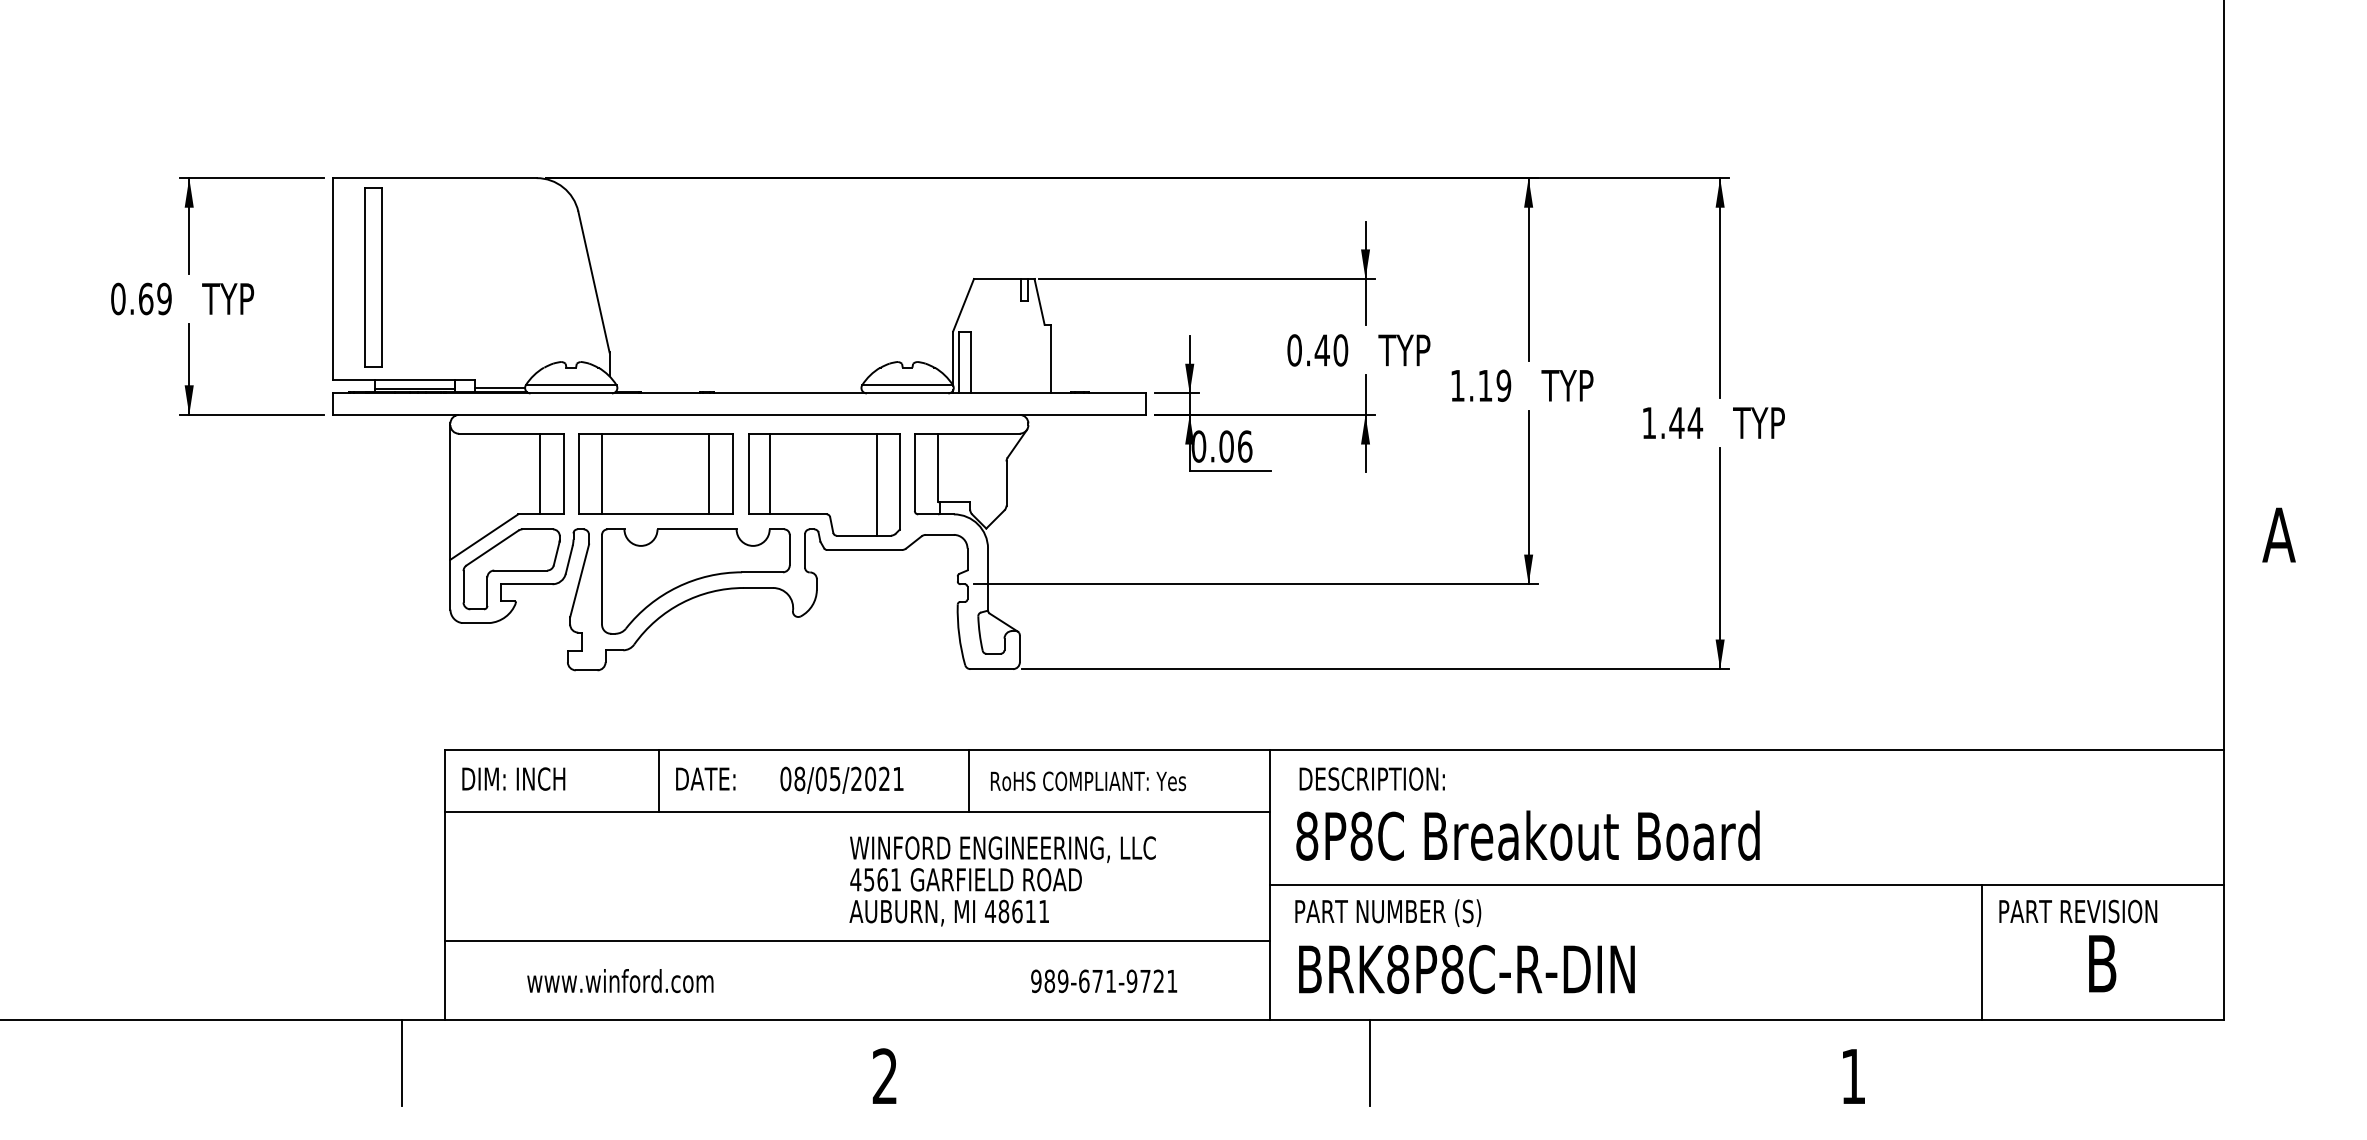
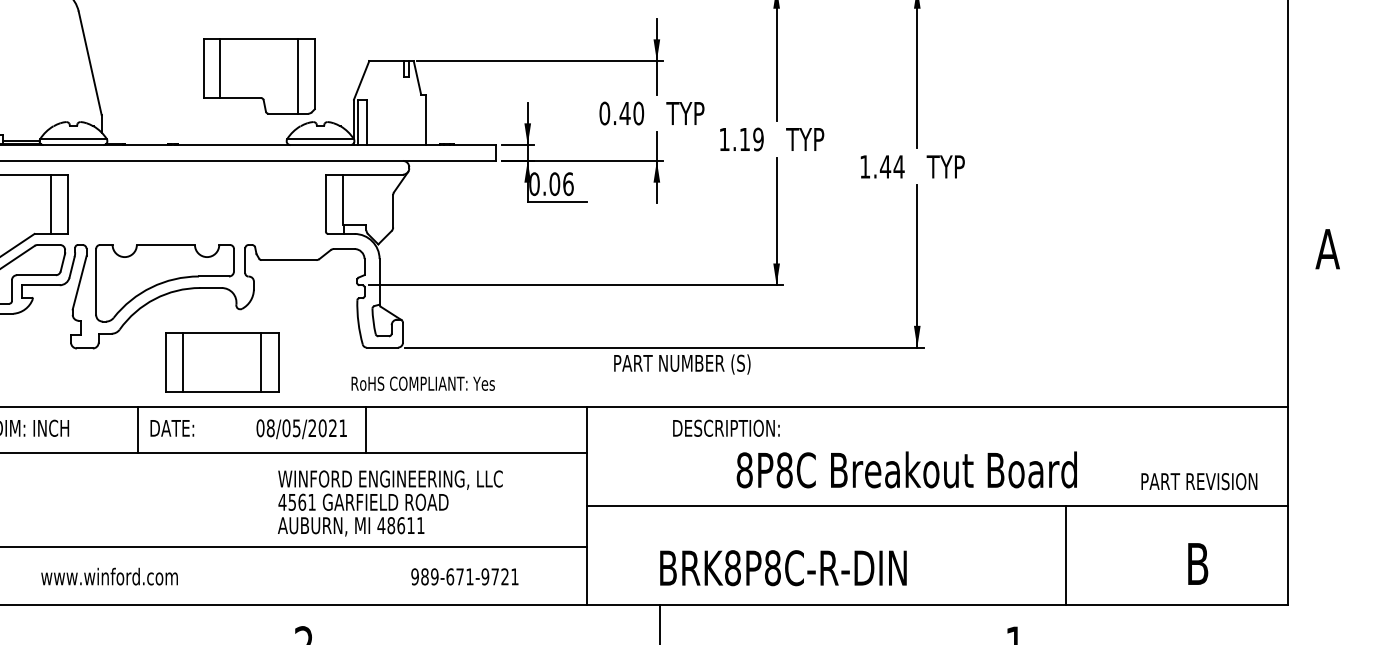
part: (655, 473) -> (222, 361), moved
part: (824, 484) -> (259, 76), moved
text: (1371, 778) -> (725, 427), moved
text: (841, 779) -> (301, 428), moved
text: (1088, 781) -> (423, 383), moved
text: (1527, 835) -> (906, 469), moved
text: (2078, 911) -> (1199, 481), moved
text: (1388, 912) -> (682, 364), moved
line: (1982, 952) -> (1066, 555), moved
text: (1466, 969) -> (783, 568), moved

